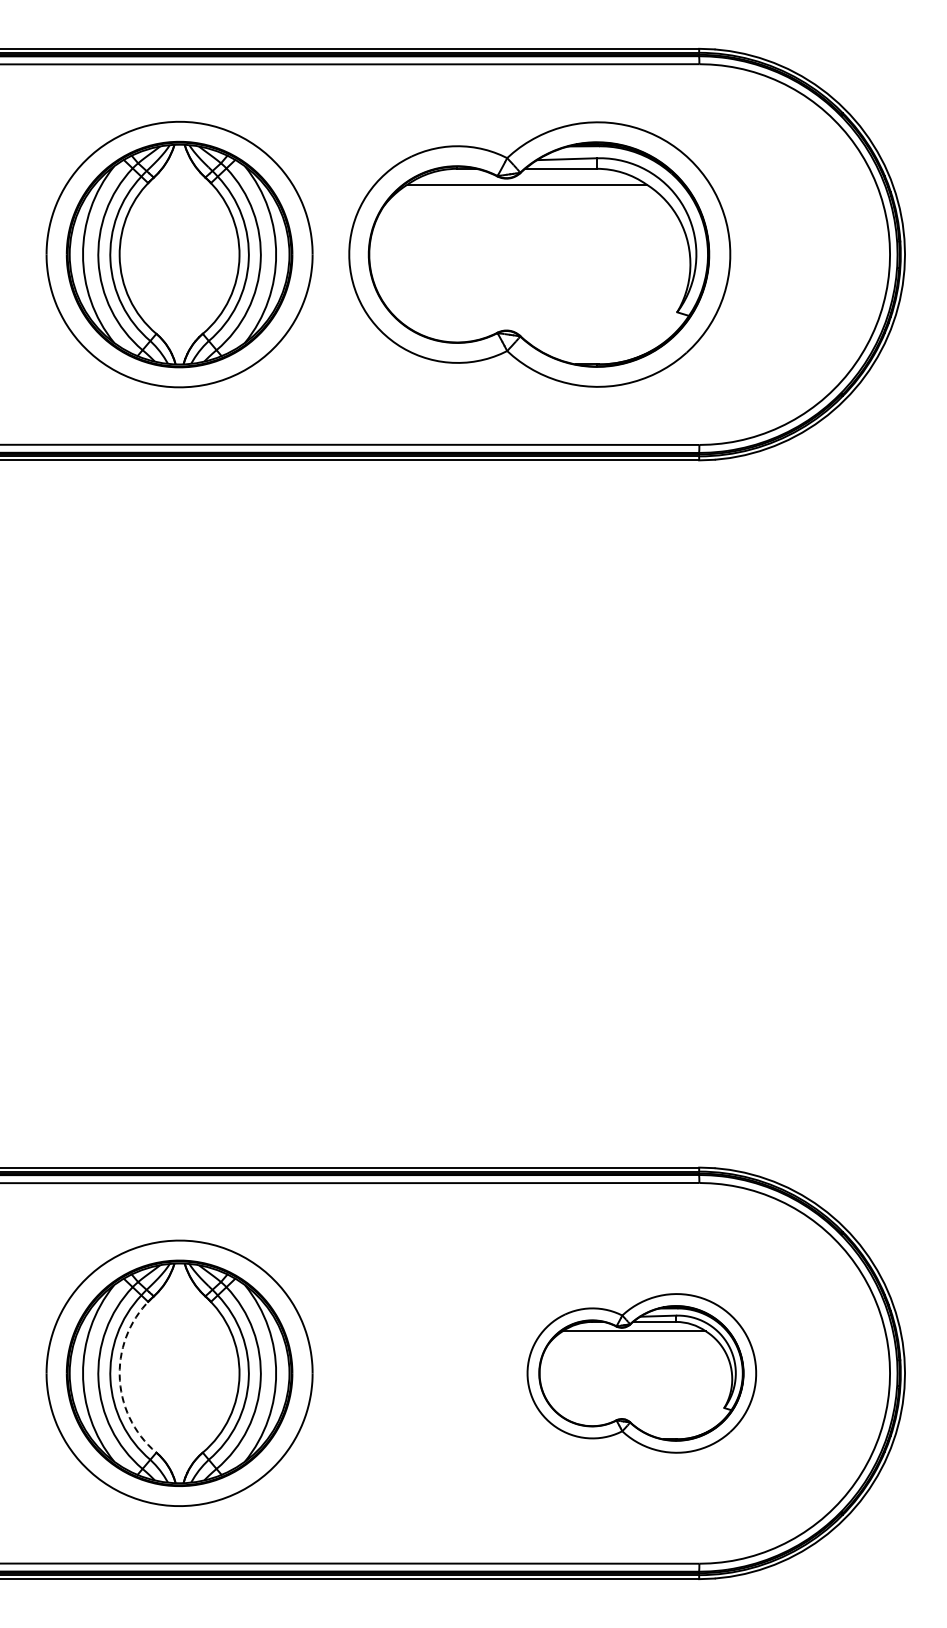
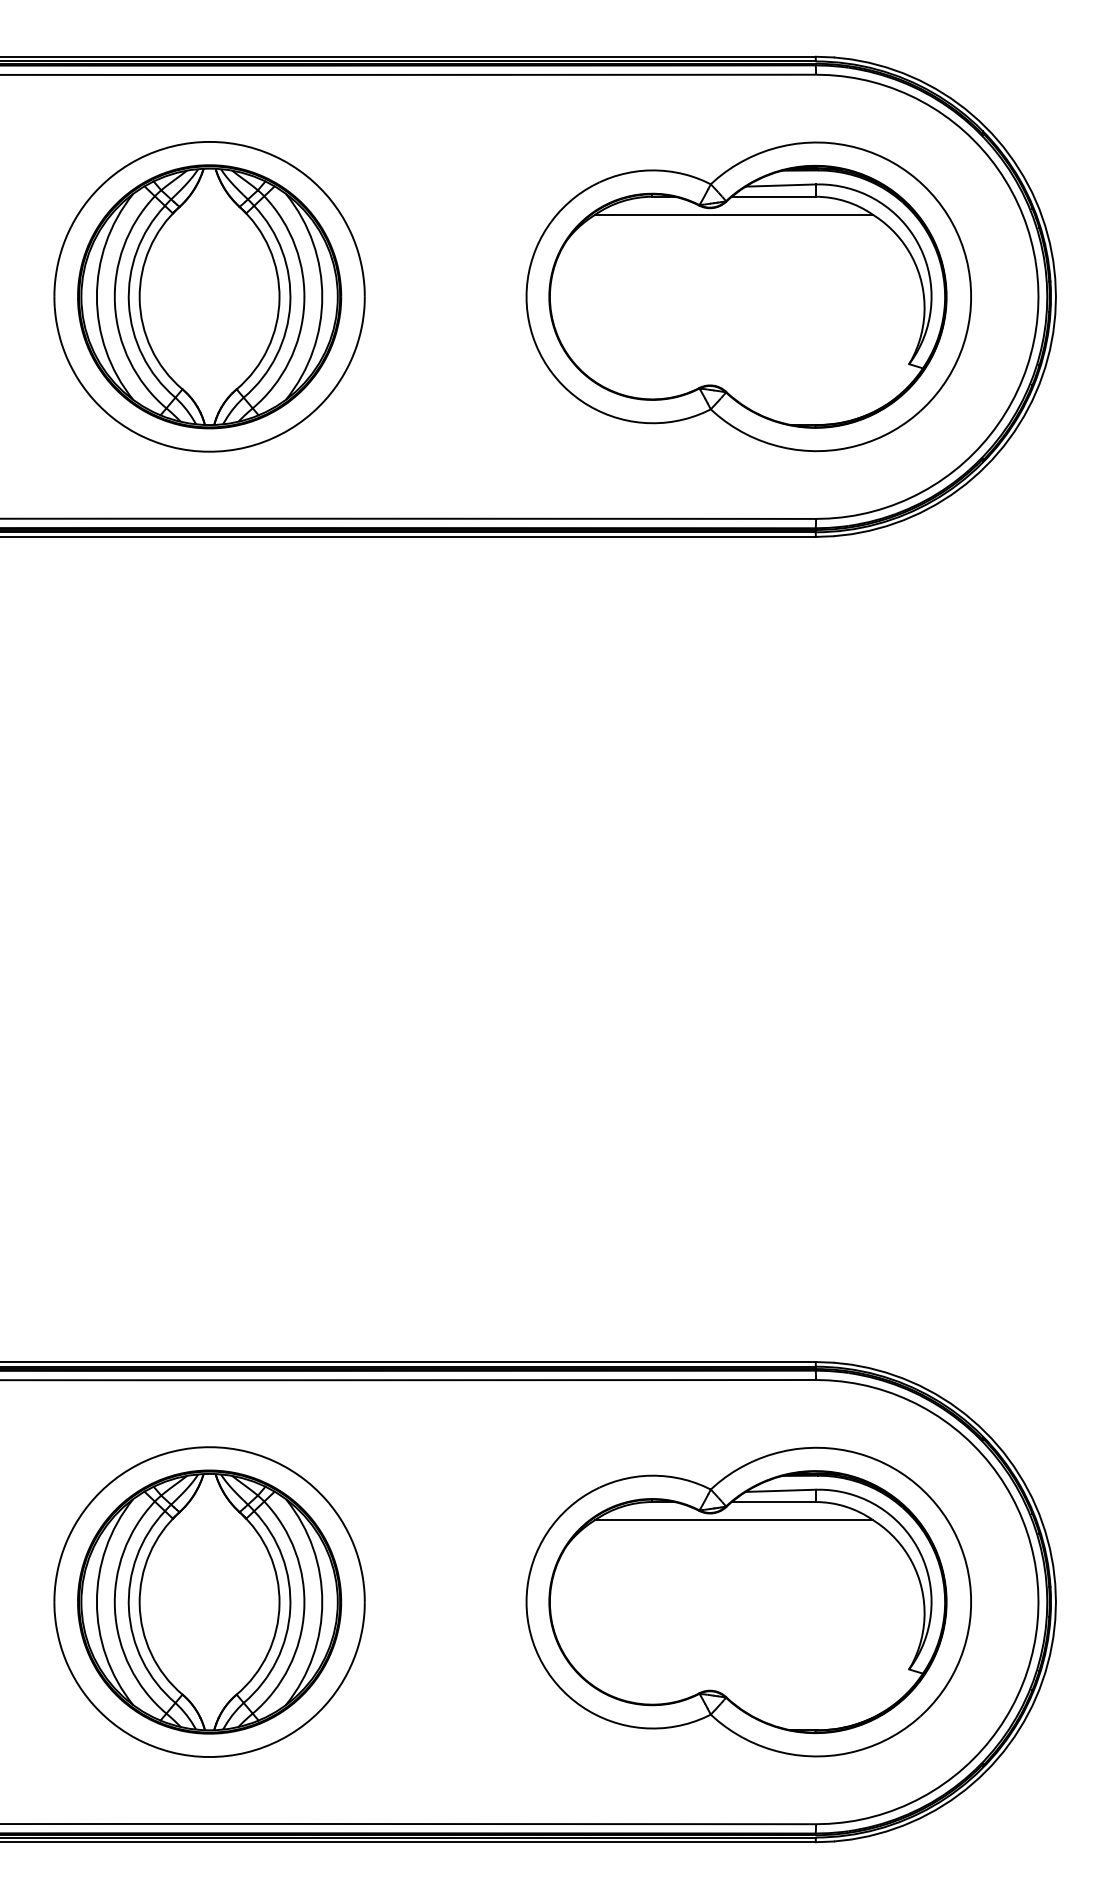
part: (539, 254) -> (748, 296), moved
part: (641, 1373) -> (748, 1602), size x1.67
arc: (119, 1375) -> (139, 1604), dashed -> solid

